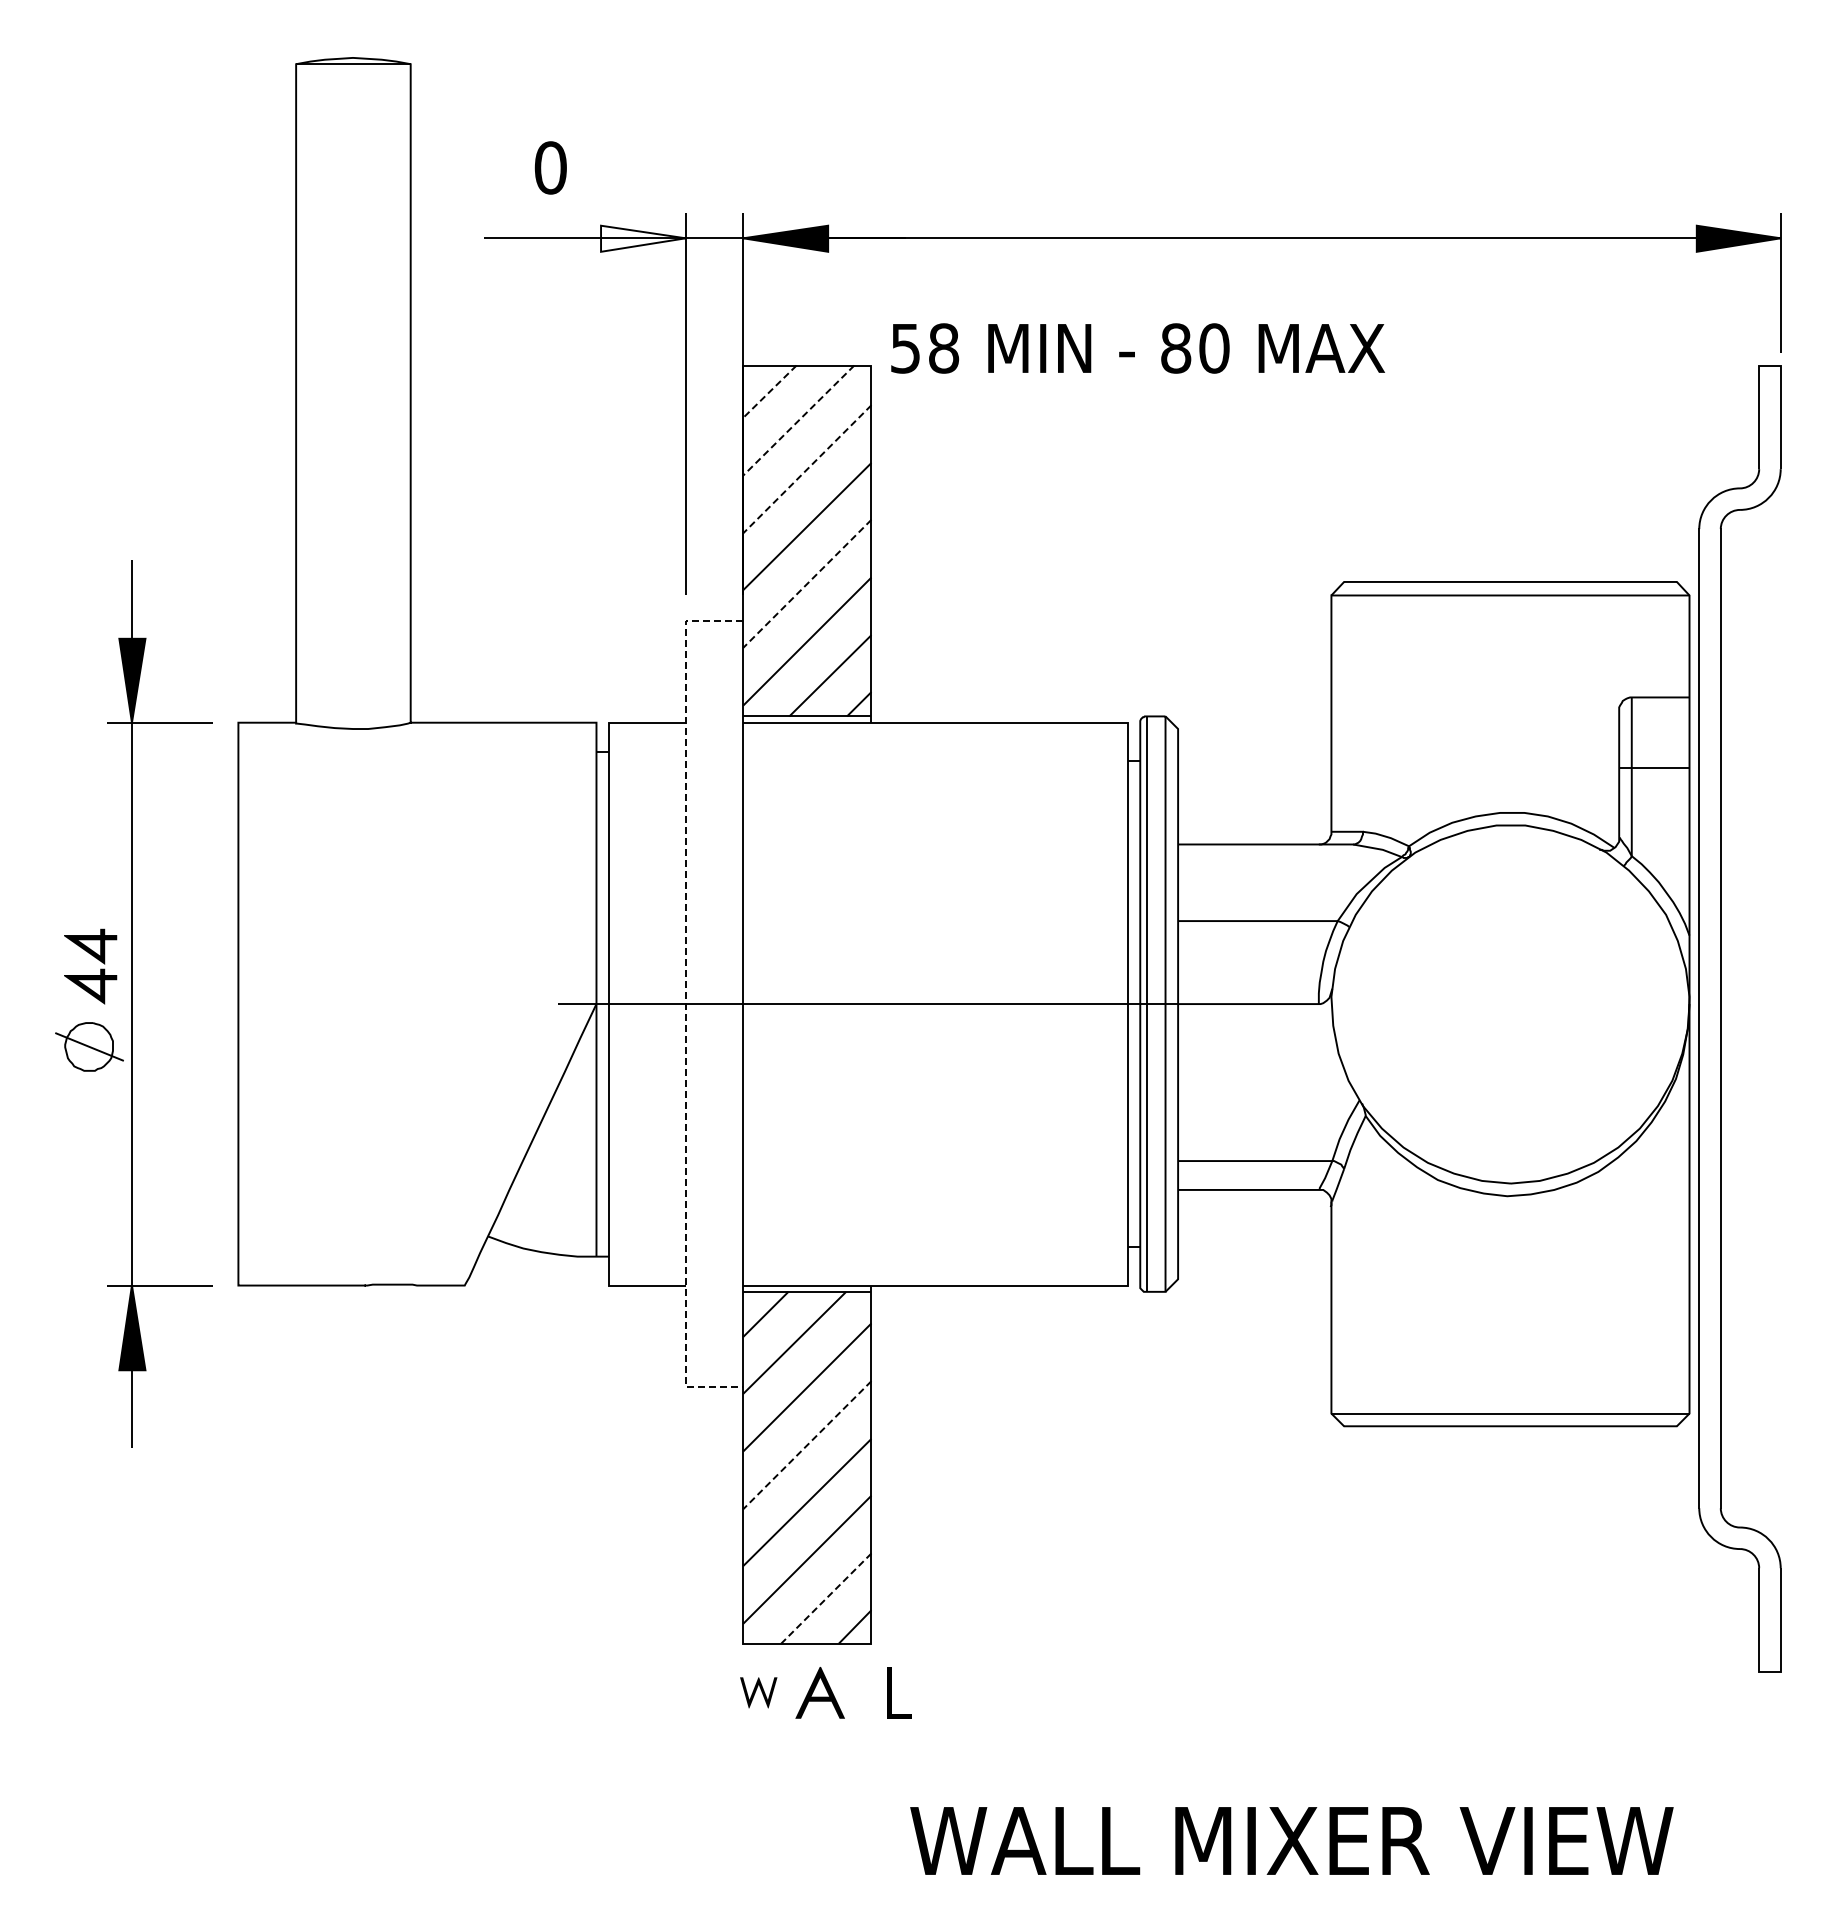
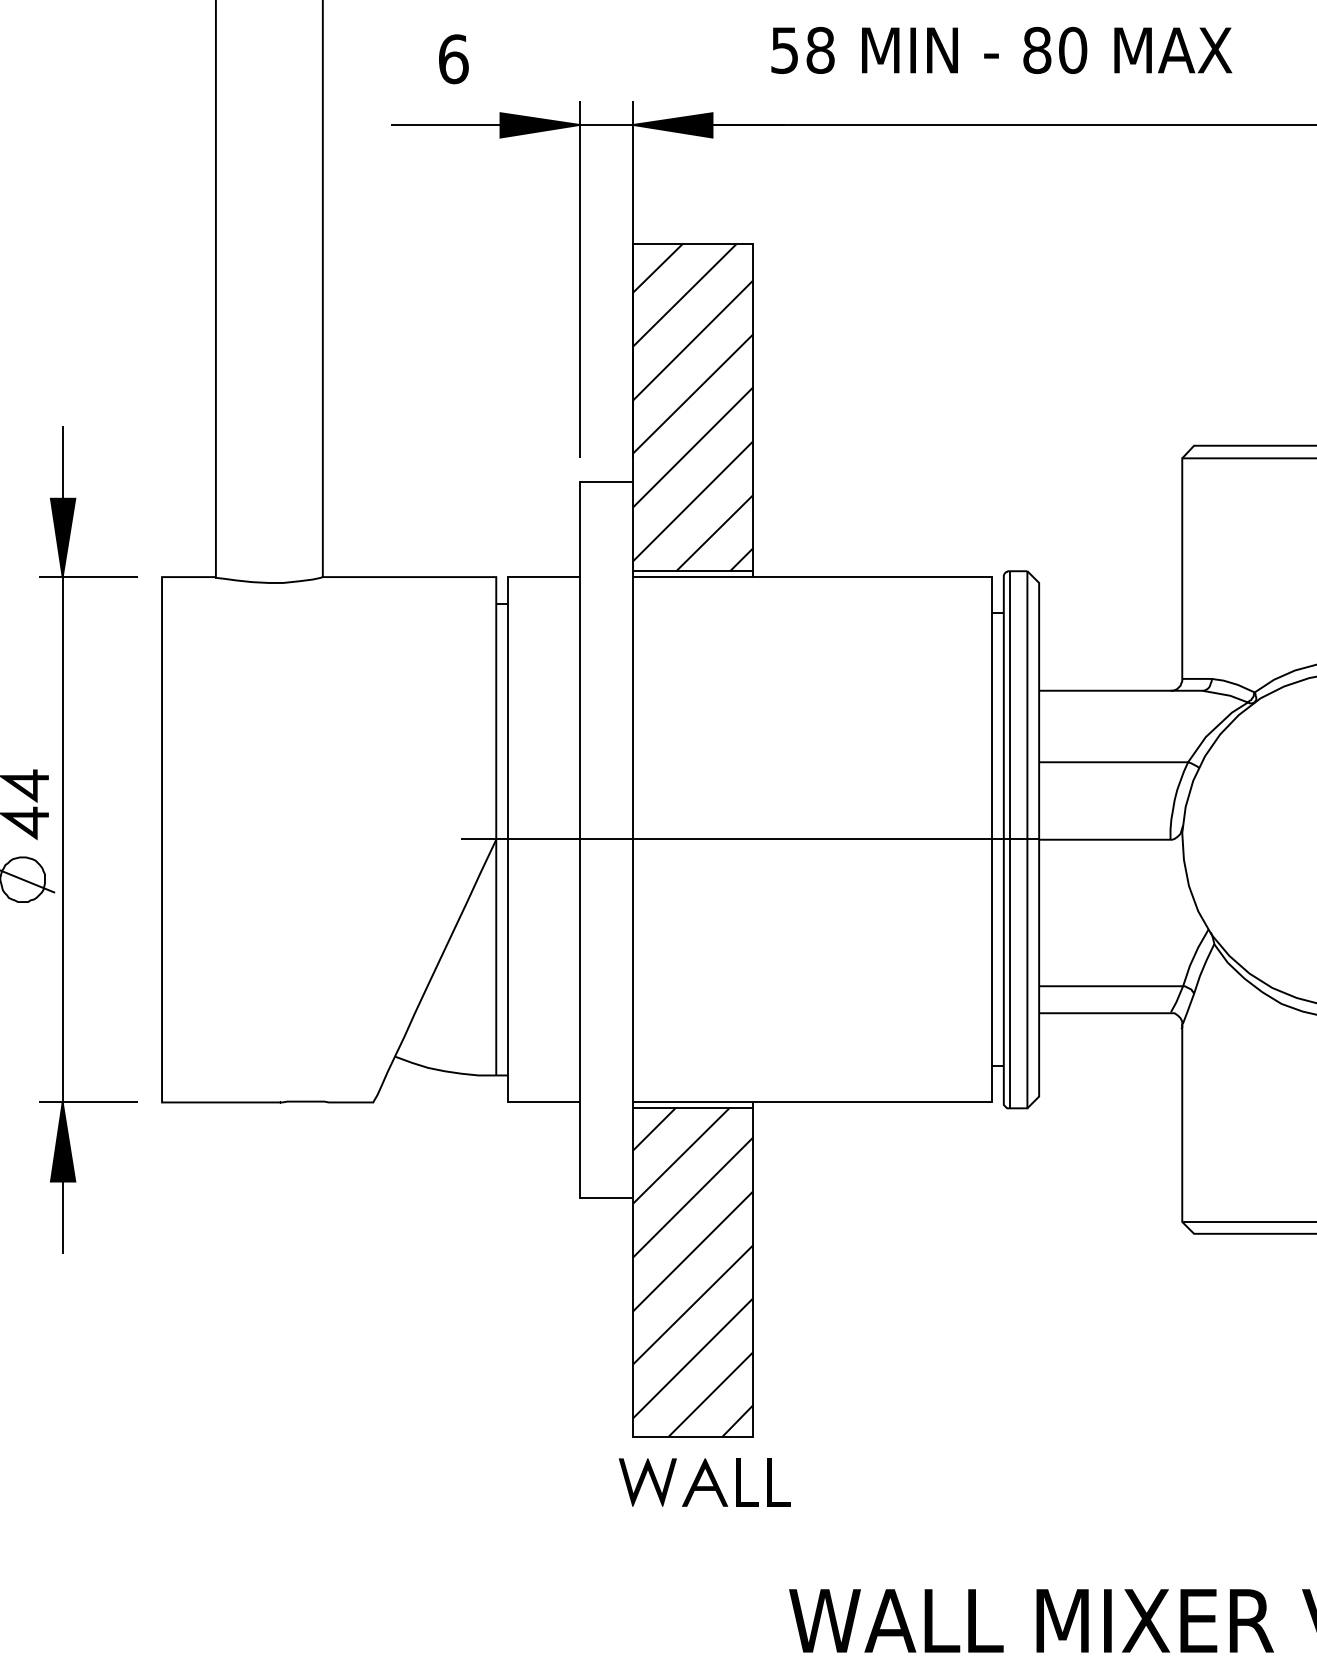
text: (550, 167) -> (453, 58), 0 -> 6
fill: (643, 238) -> (540, 125), added
text: (1137, 348) -> (1001, 50), moved
line: (769, 392) -> (657, 268), dashed -> solid
line: (798, 420) -> (684, 295), dashed -> solid
line: (807, 469) -> (693, 340), dashed -> solid
line: (807, 583) -> (693, 447), dashed -> solid
line: (685, 1004) -> (579, 840), dashed -> solid
line: (807, 1445) -> (693, 1251), dashed -> solid
line: (826, 1598) -> (710, 1394), dashed -> solid
part: (758, 1692) -> (647, 1482), size x1.67
part: (857, 1692) -> (739, 1482), added

